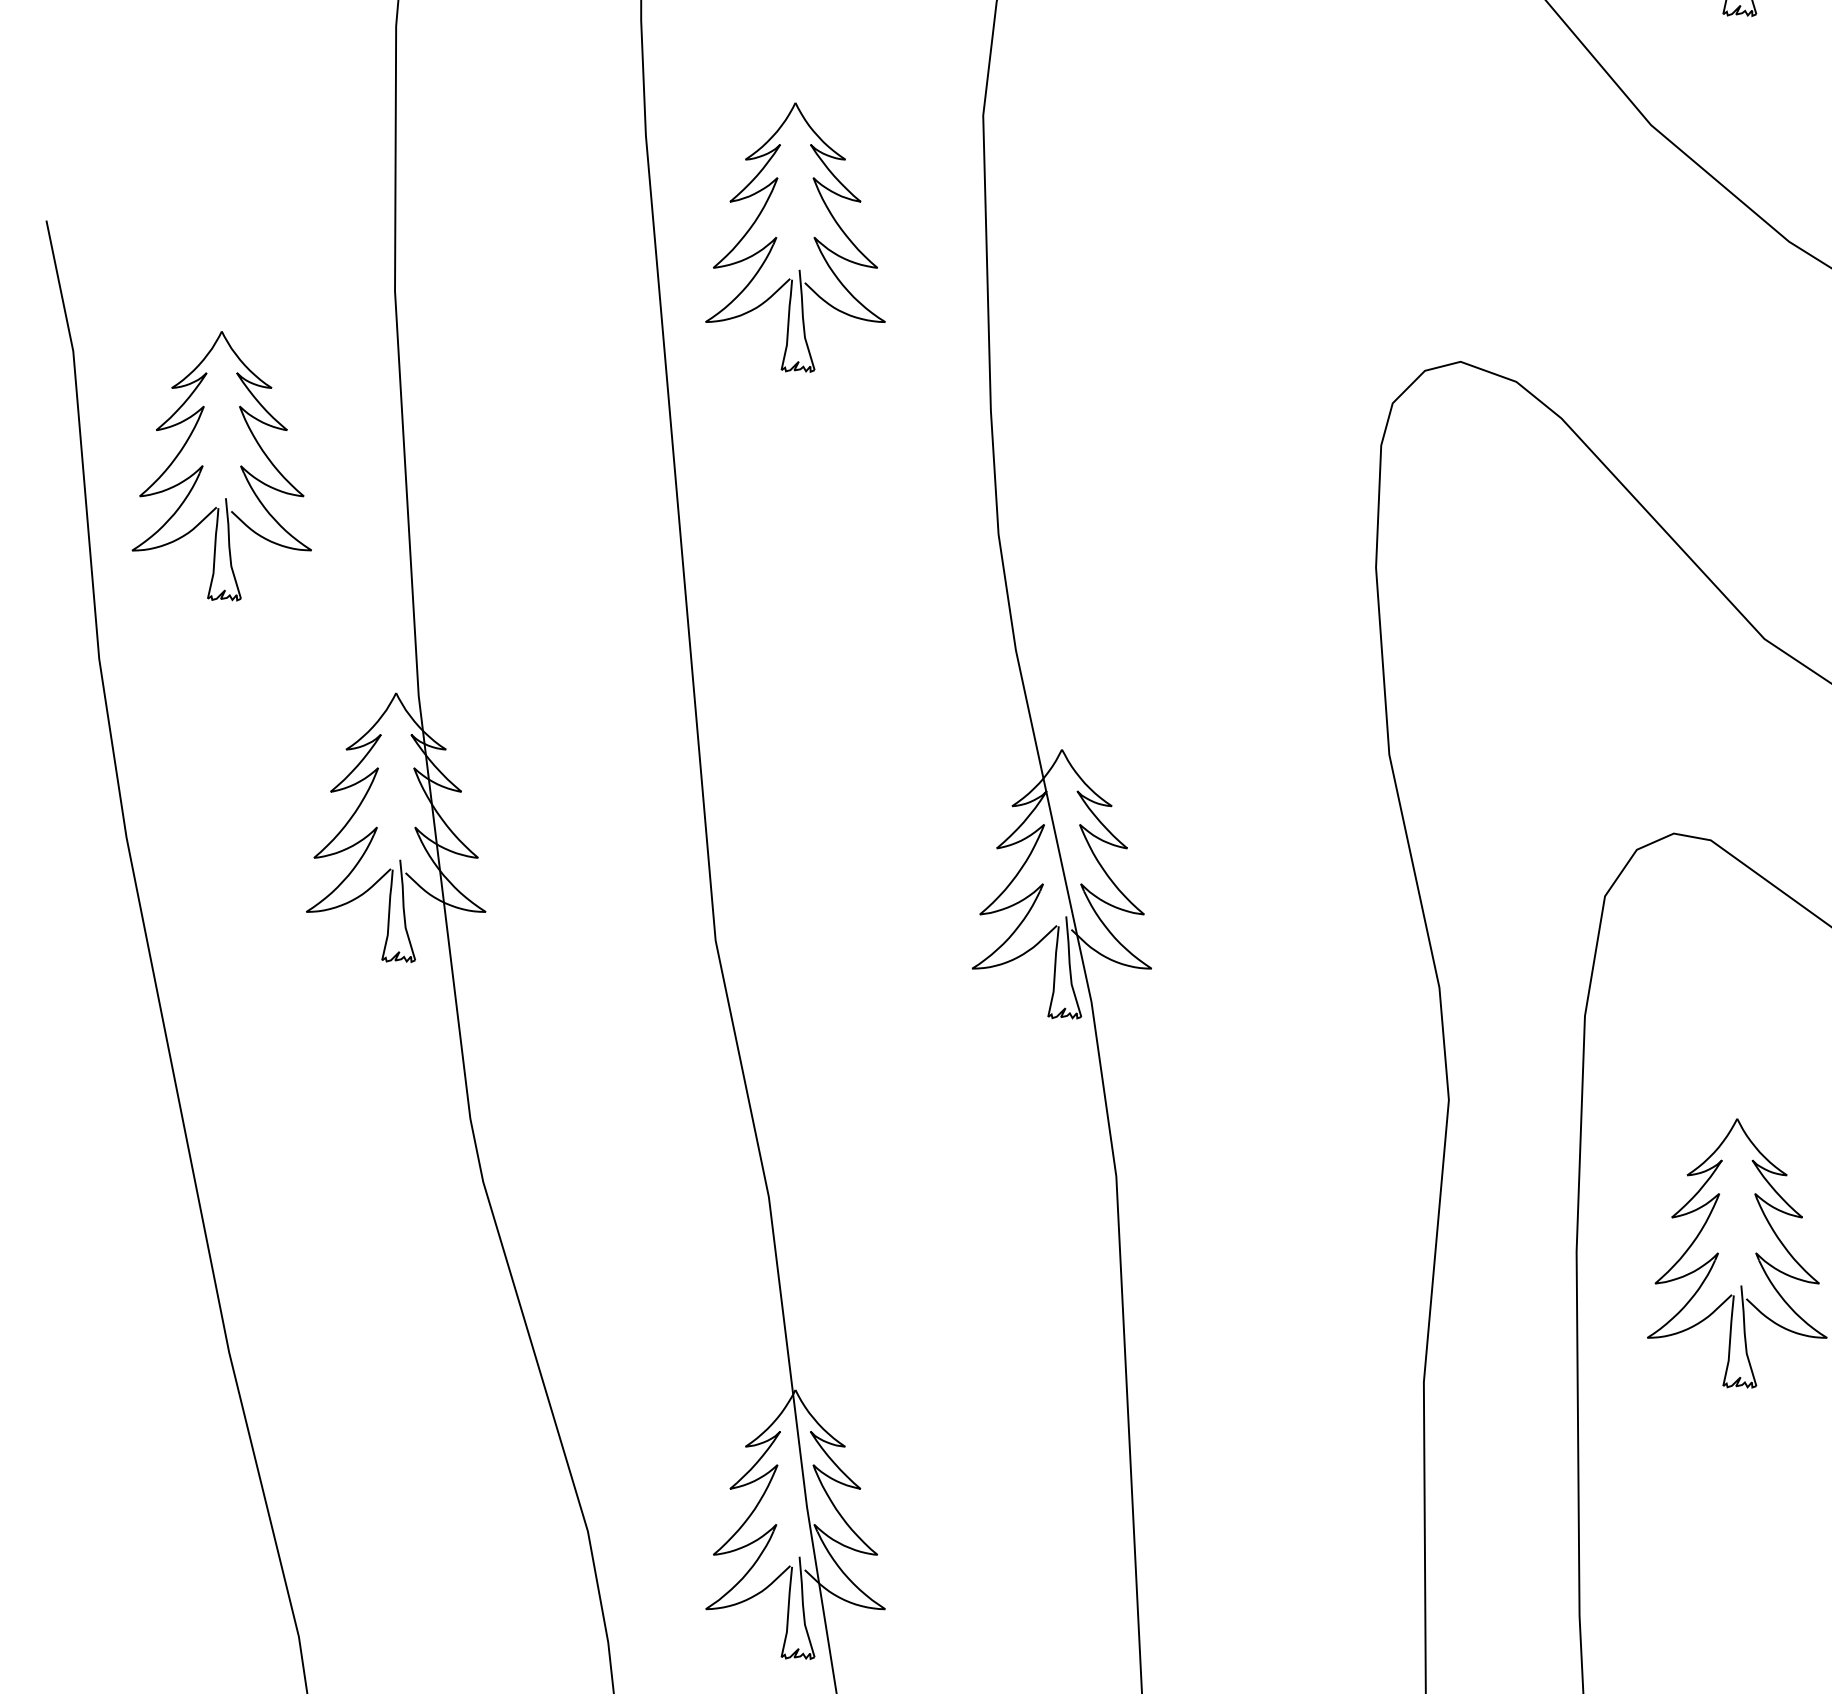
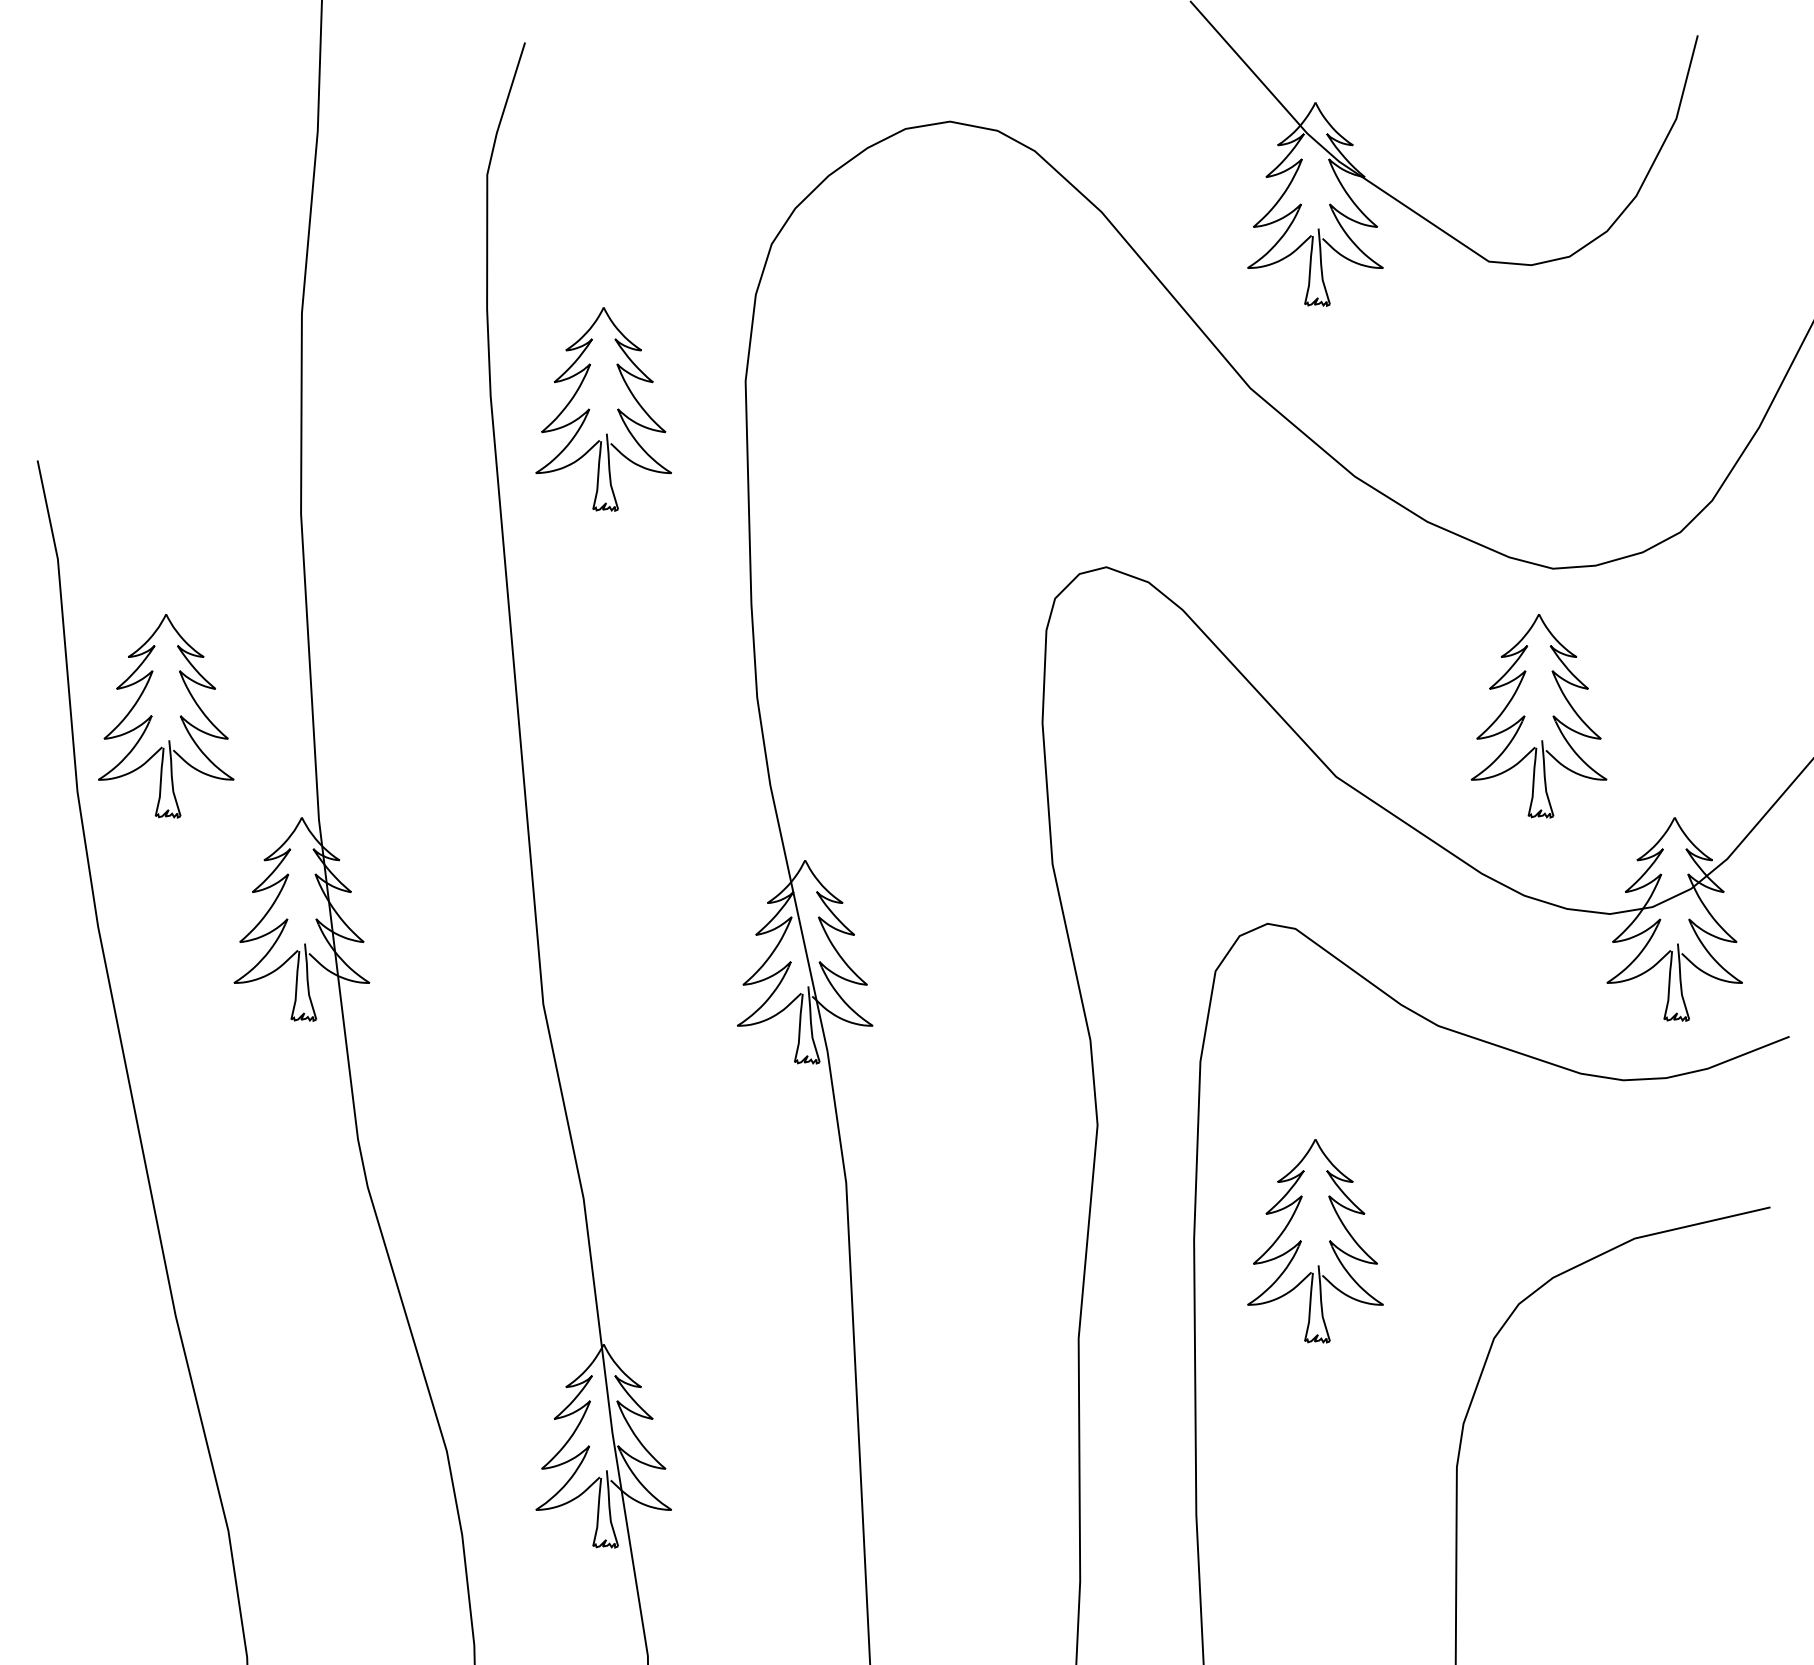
part: (777, 237) -> (590, 409), moved
part: (239, 466) -> (179, 716), moved

